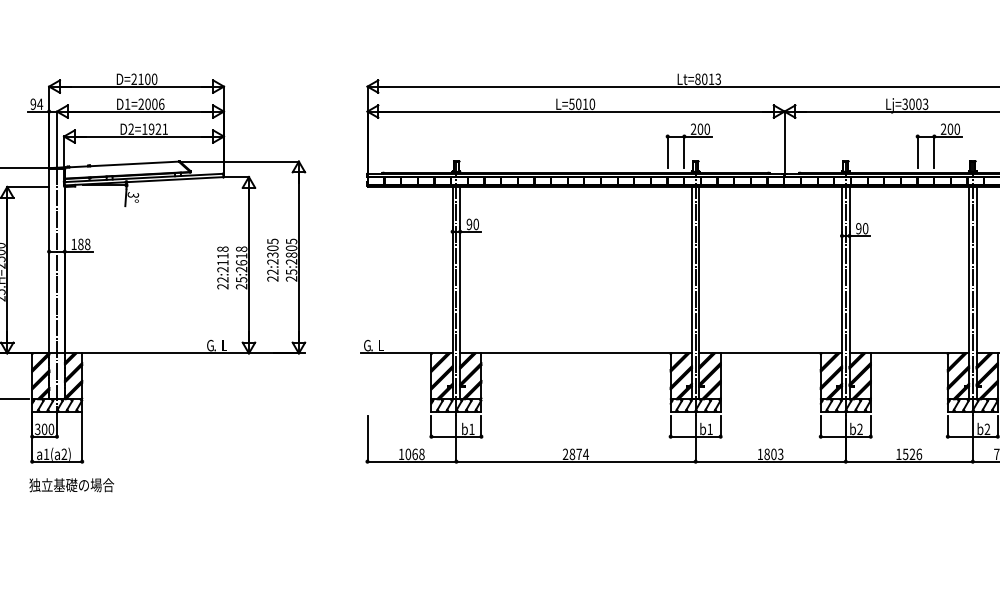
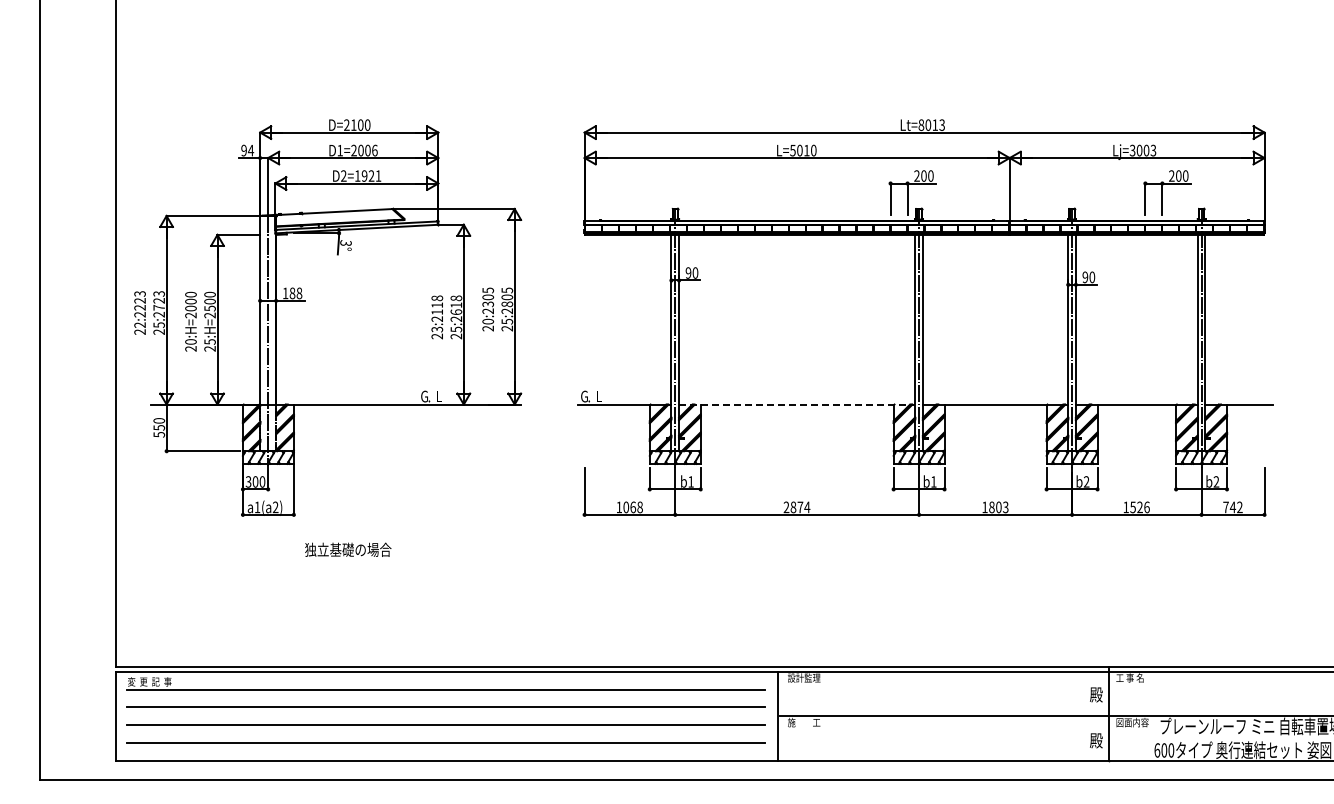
text: (273, 271) -> (488, 321), 22:2305 -> 20:2305
text: (223, 279) -> (437, 329), 22:2118 -> 23:2118
line: (576, 353) -> (797, 404), solid -> dashed
text: (72, 484) -> (348, 549), moved

